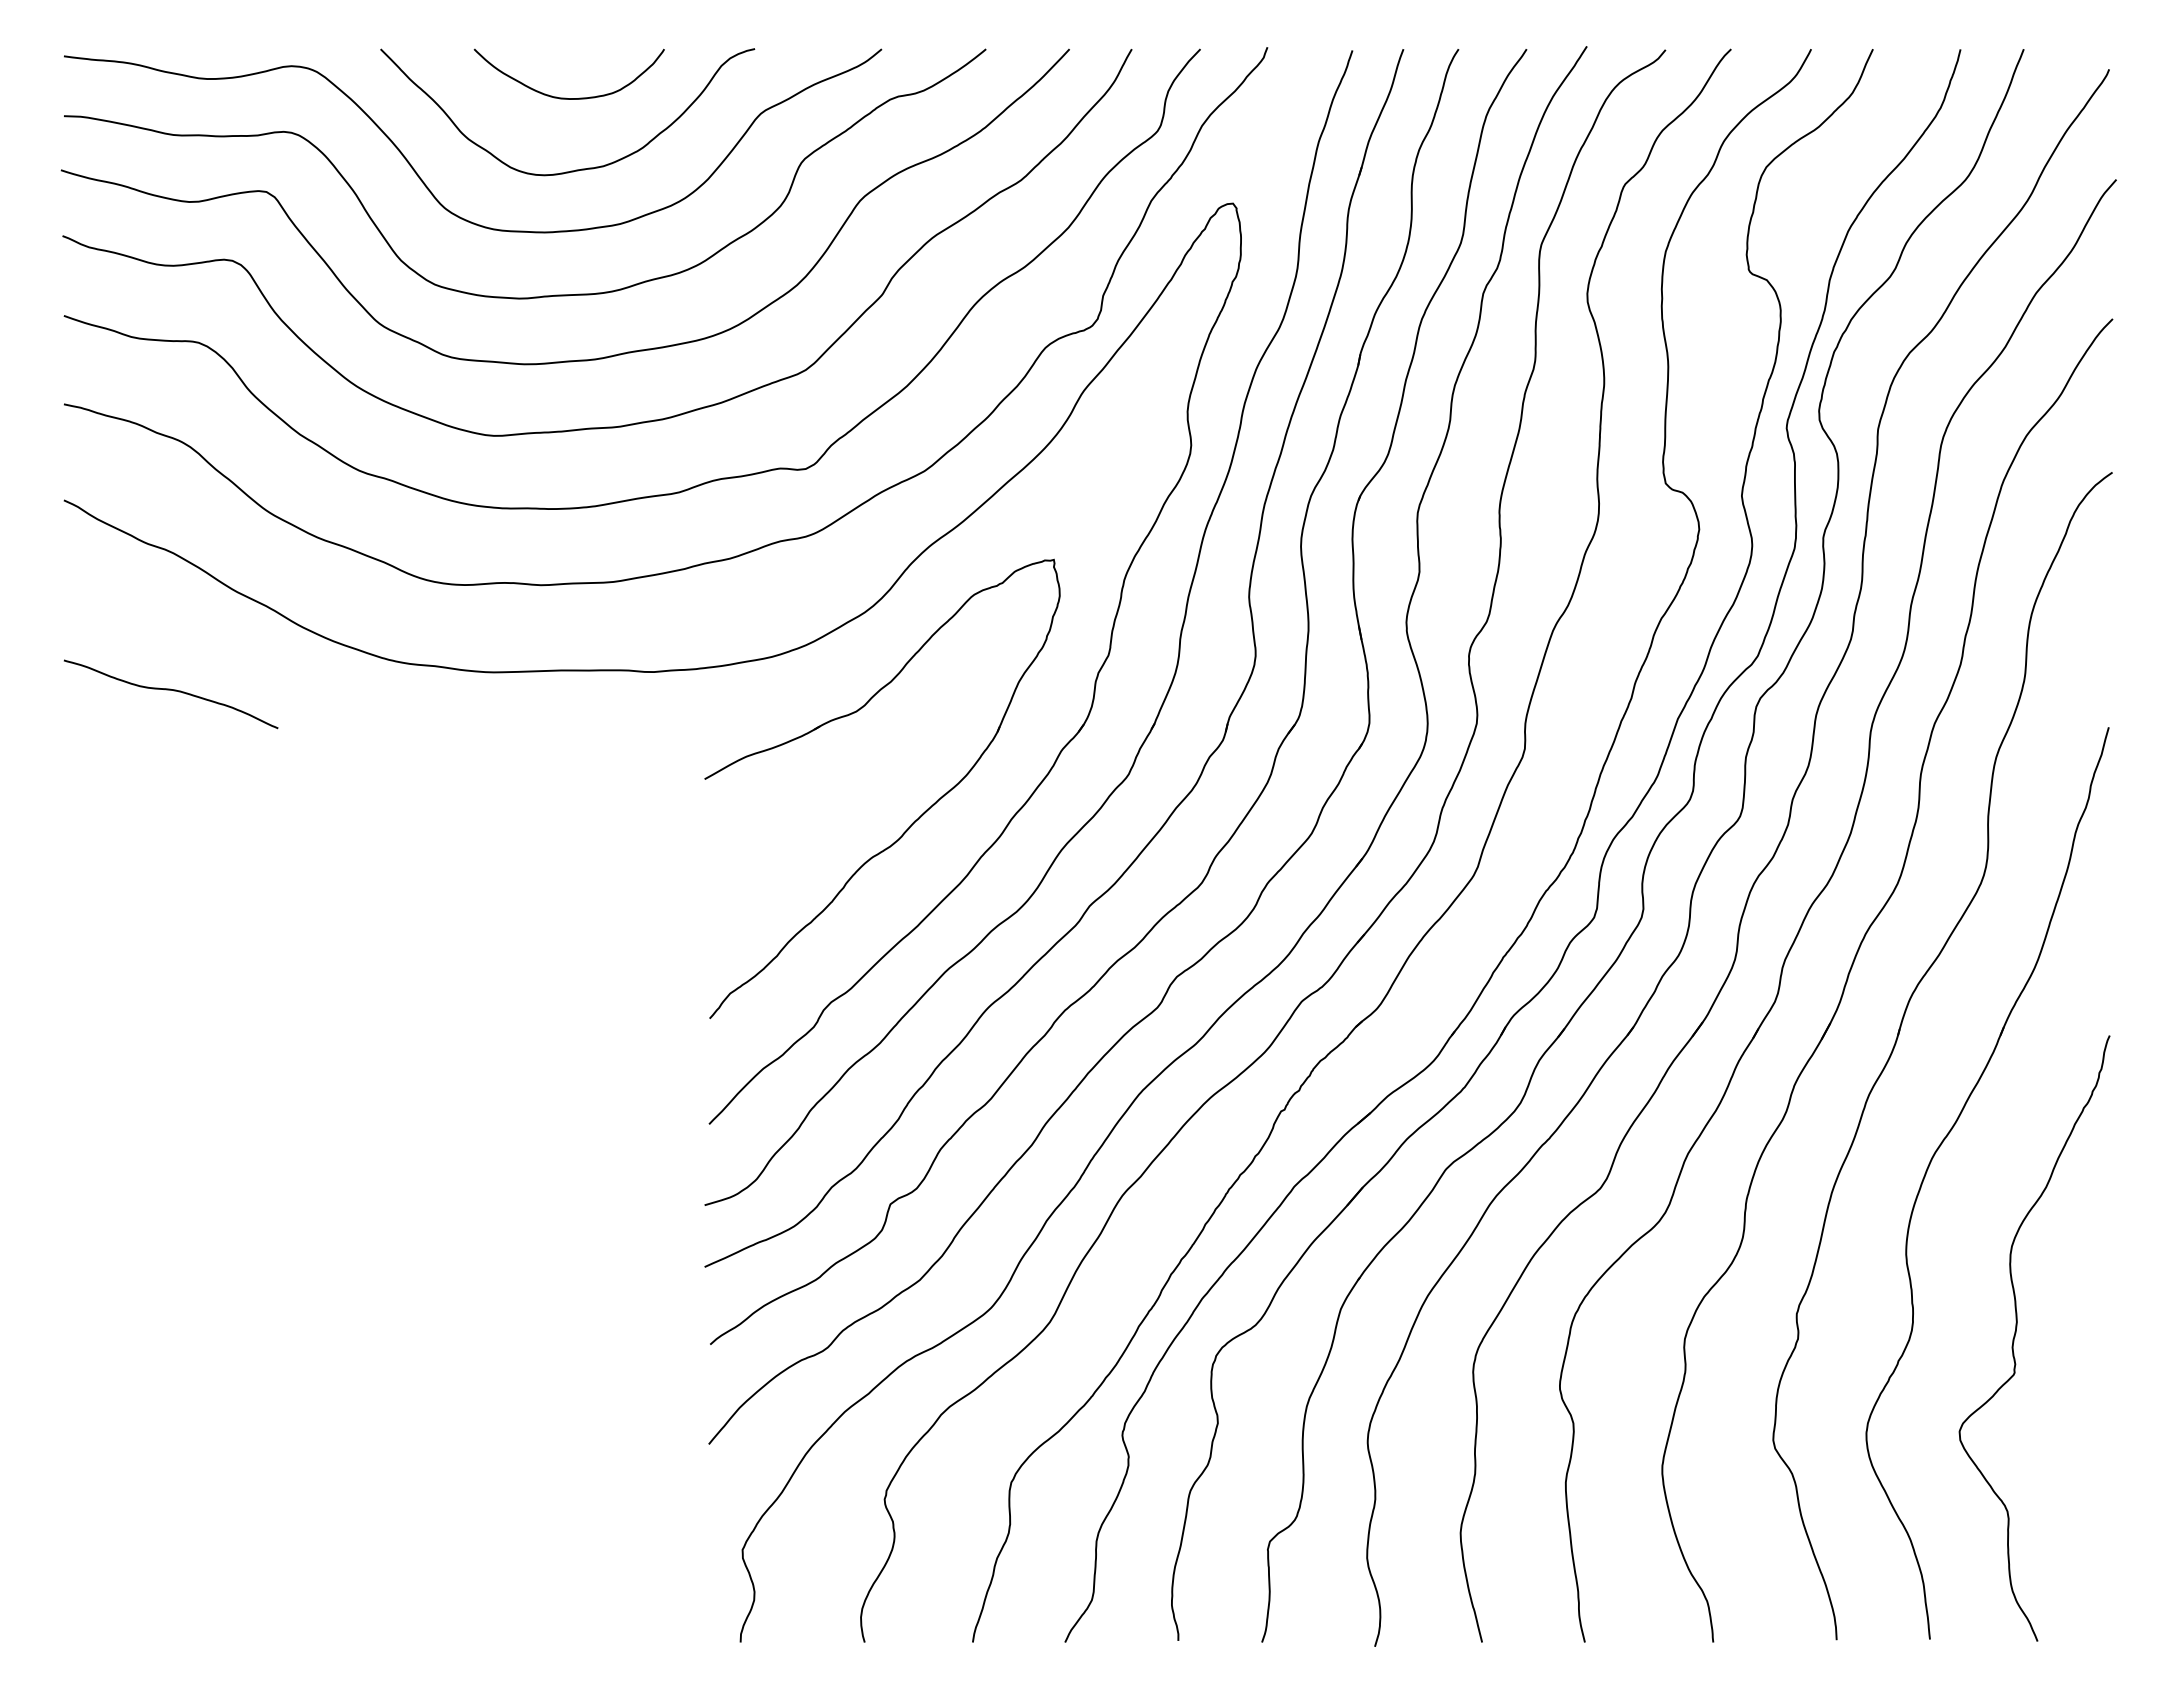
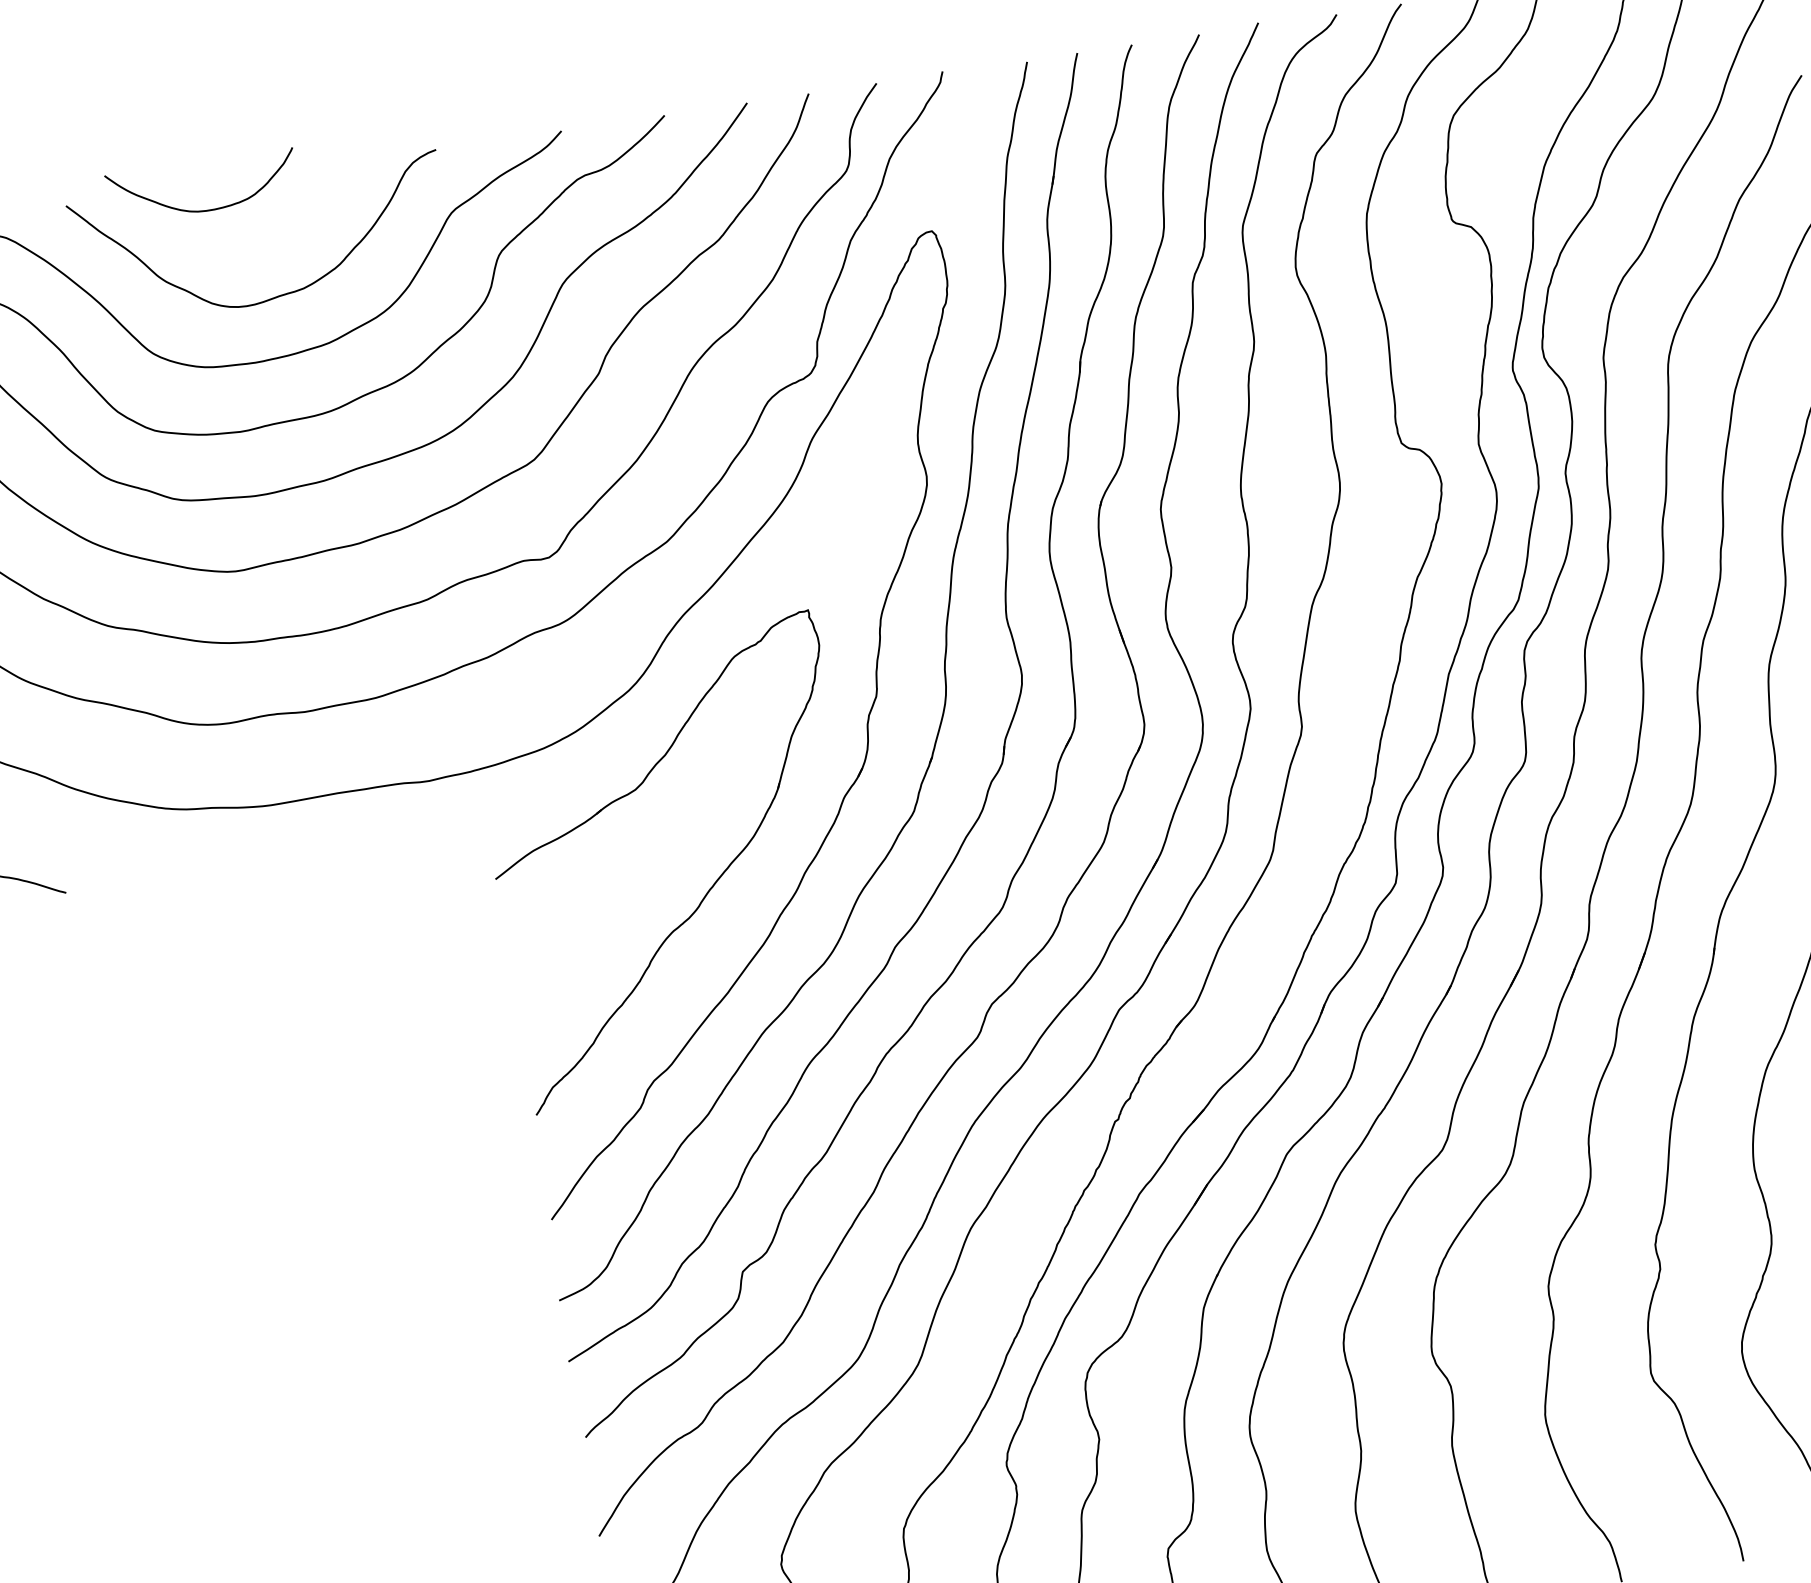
curve: (566, 97) -> (202, 209), moved

